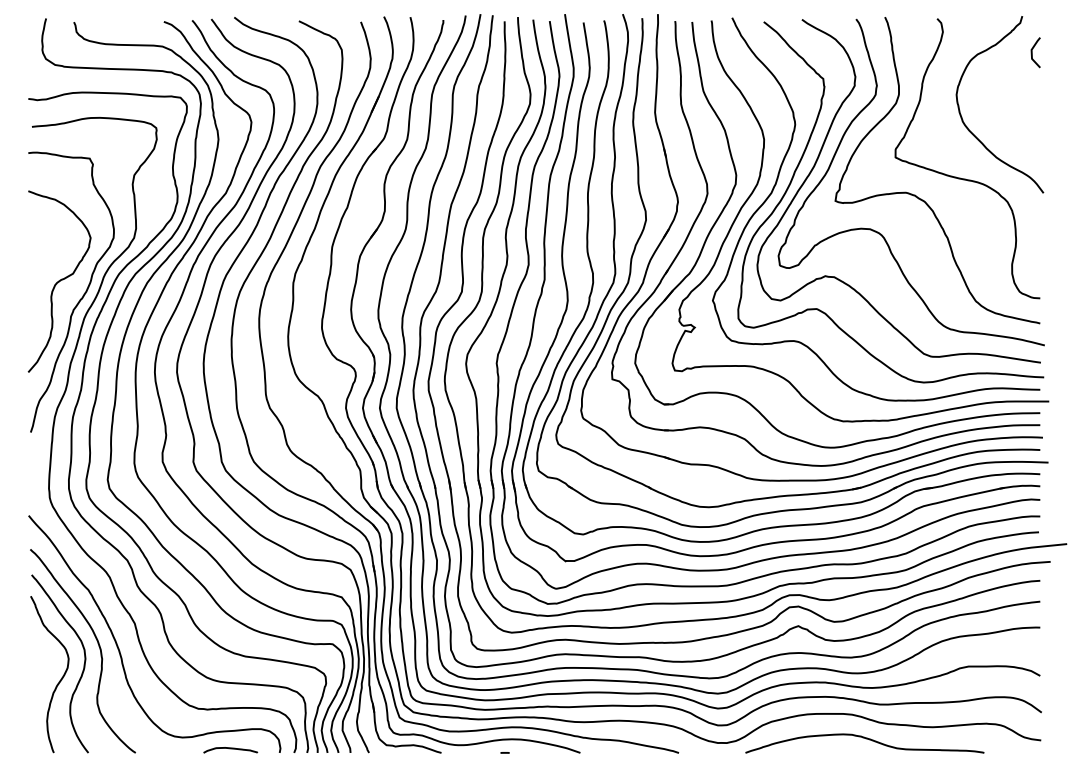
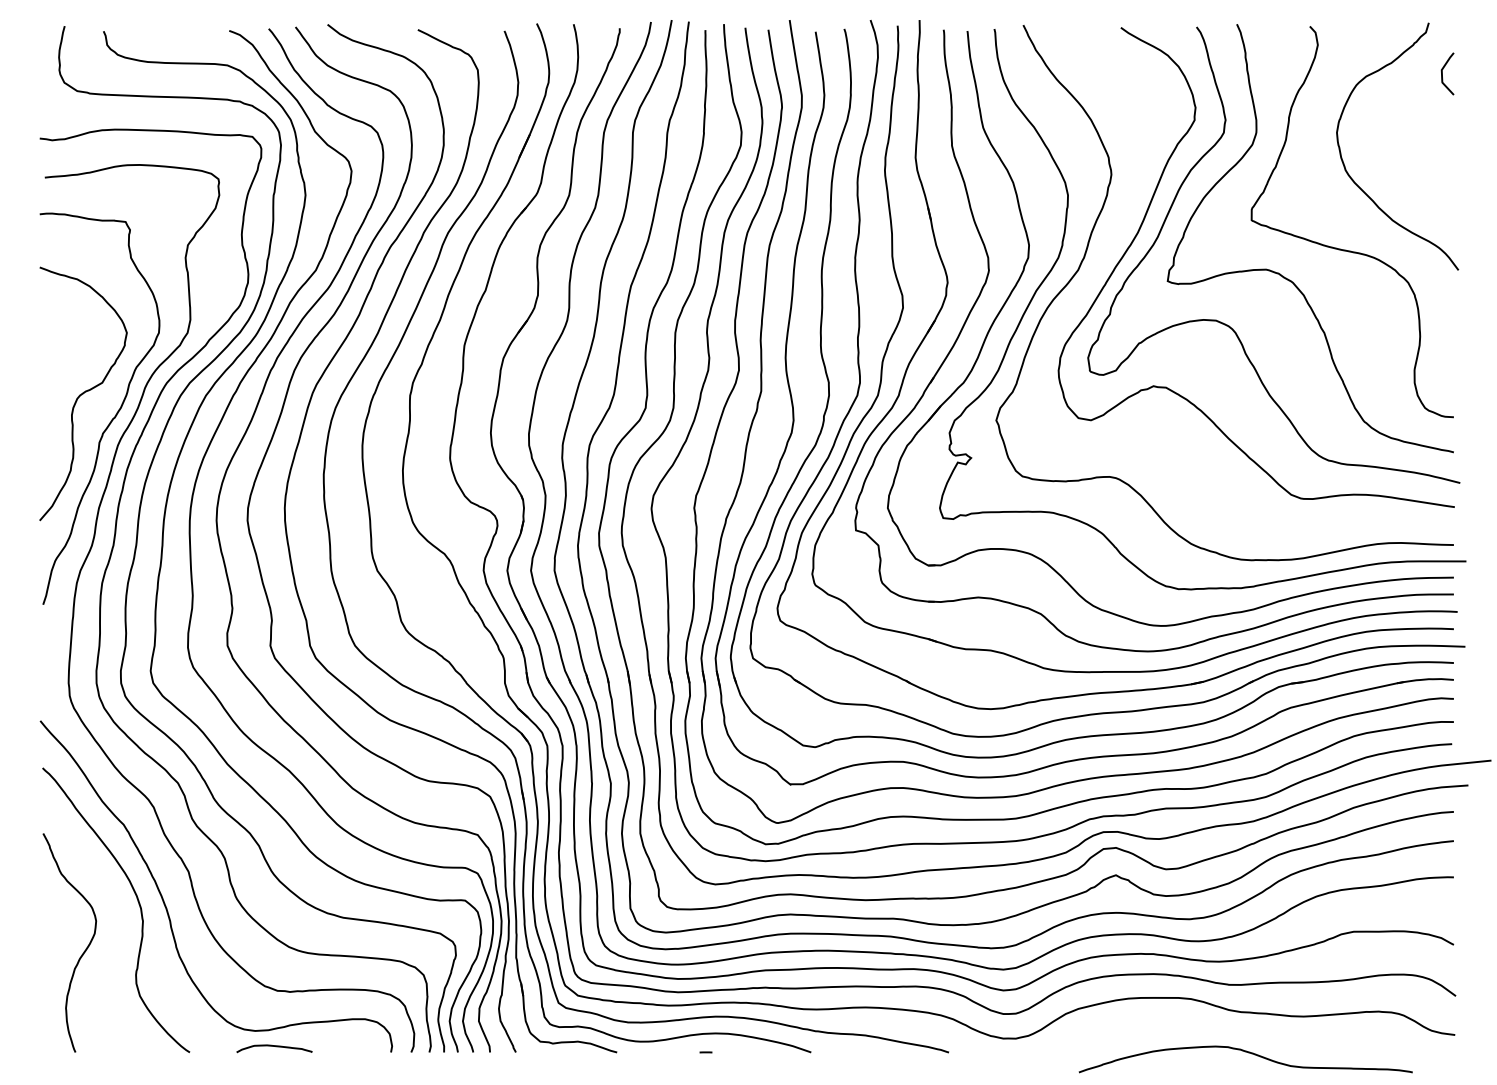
curve: (799, 164) -> (1117, 230), removed
curve: (83, 668) -> (116, 934), removed
curve: (866, 739) -> (1248, 1053), moved
curve: (230, 748) -> (274, 1046), moved

